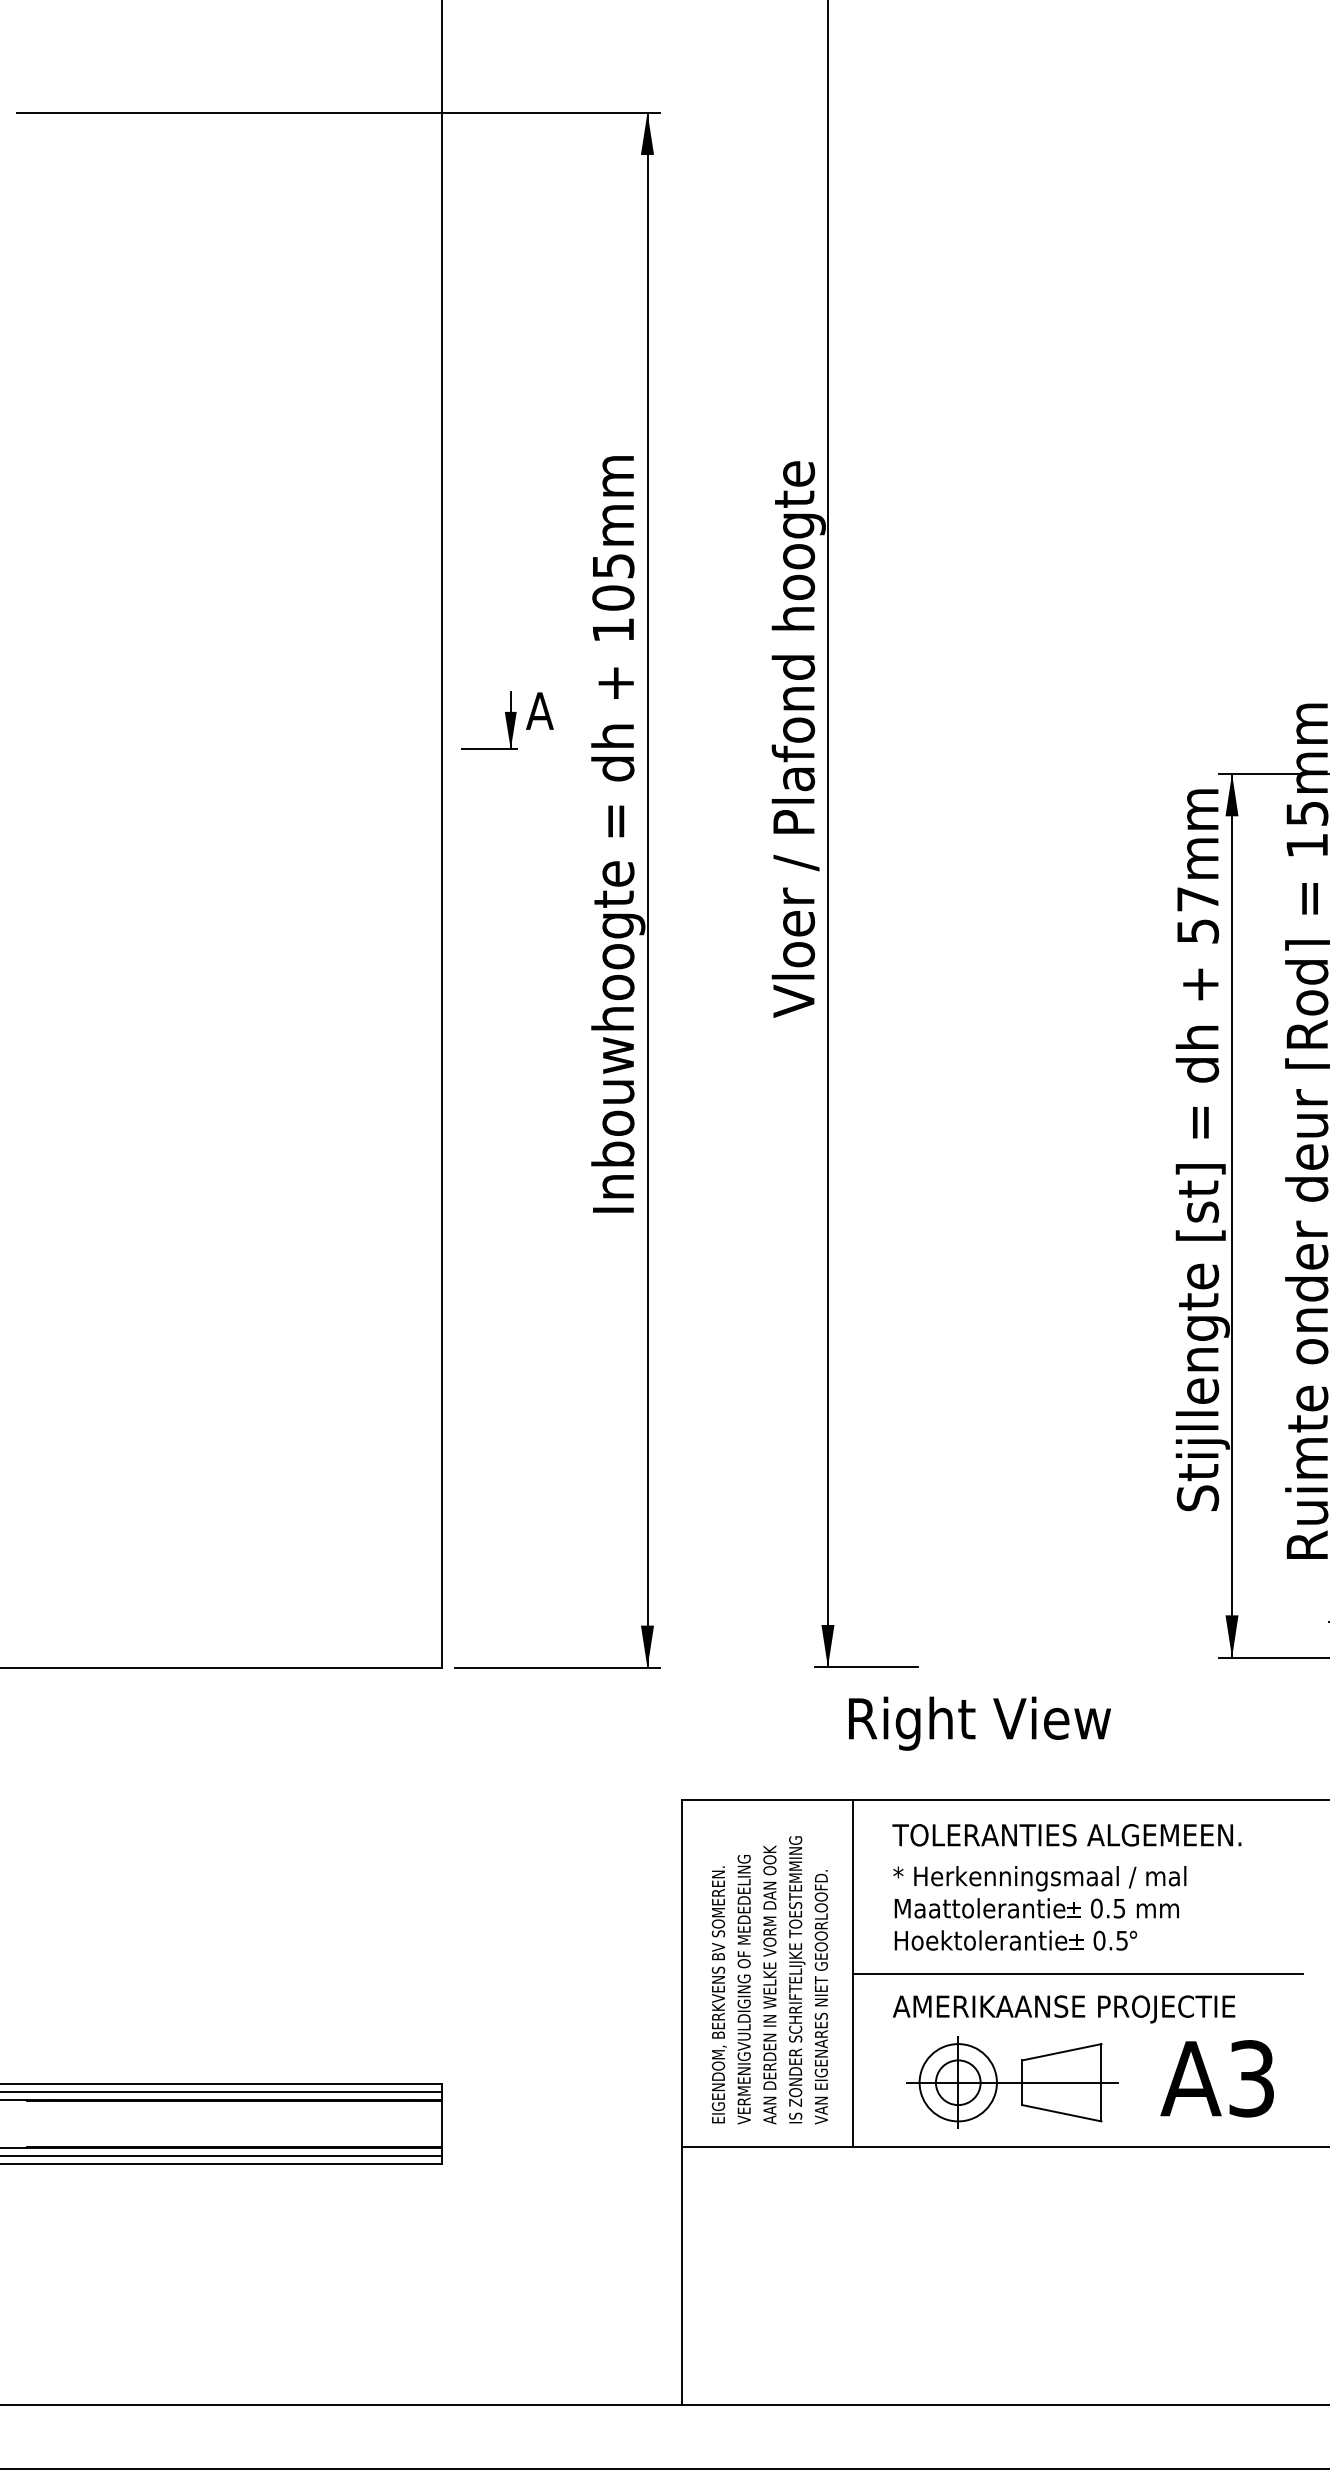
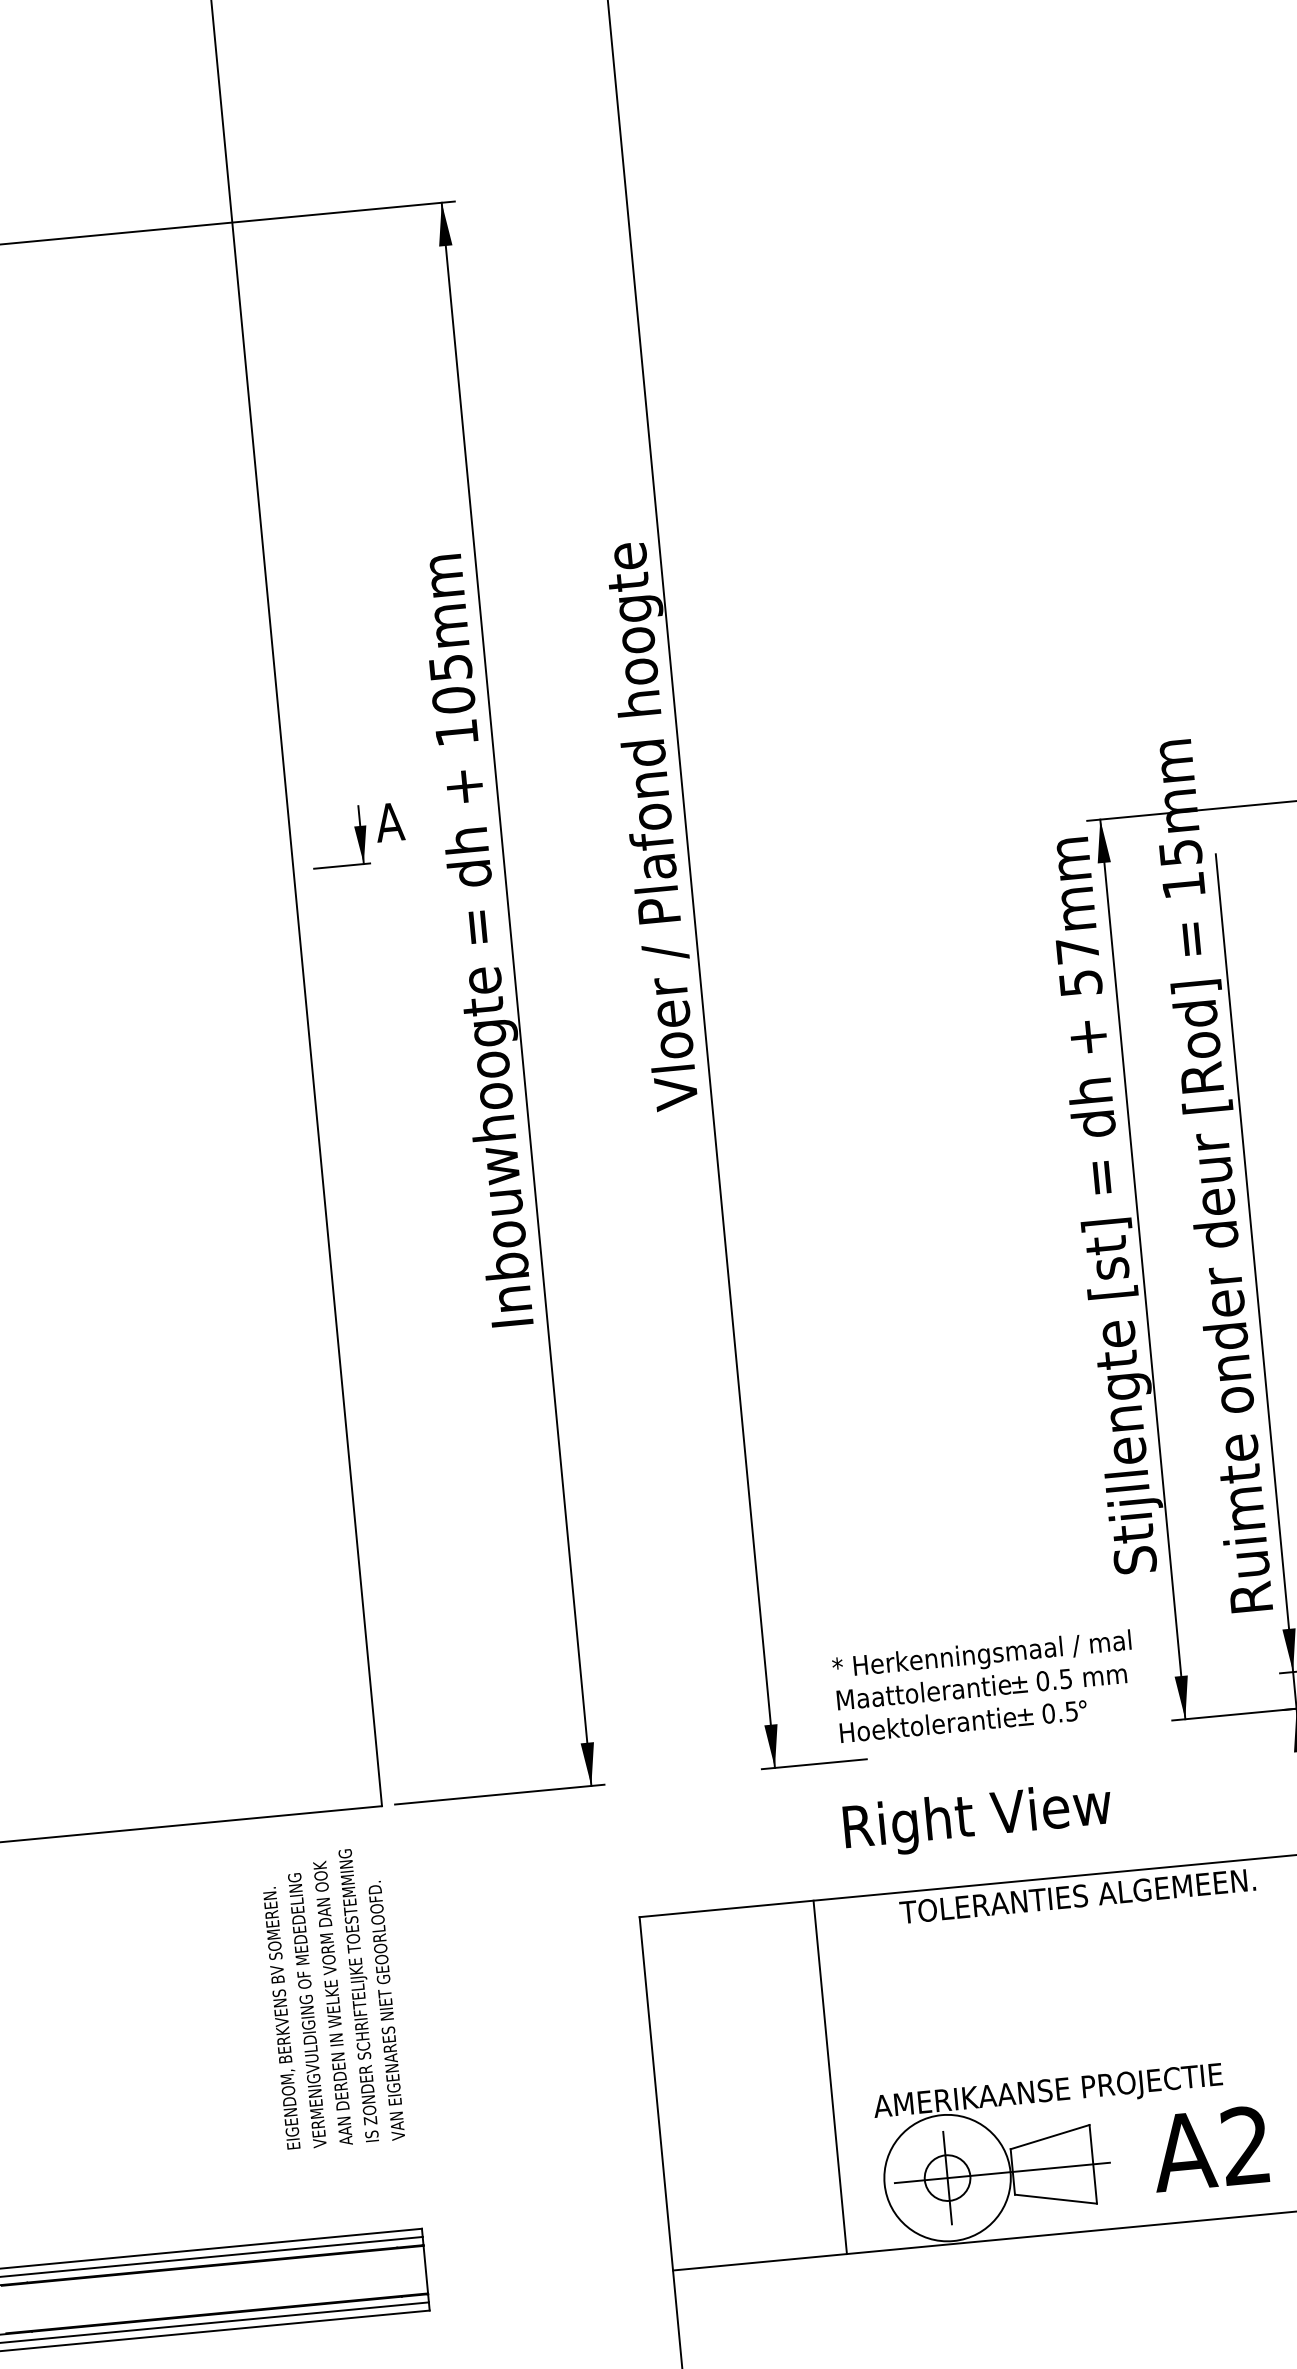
text: (979, 1723) -> (977, 1819), moved
text: (1066, 1835) -> (1077, 1896), moved
text: (1039, 1908) -> (984, 1686), moved
line: (1078, 1973) -> (1059, 2055), removed
text: (769, 1980) -> (332, 1998), moved
text: (1251, 2078) -> (1245, 2145), A3 -> A2
circle: (957, 2082) -> (946, 2177), size x1.6

